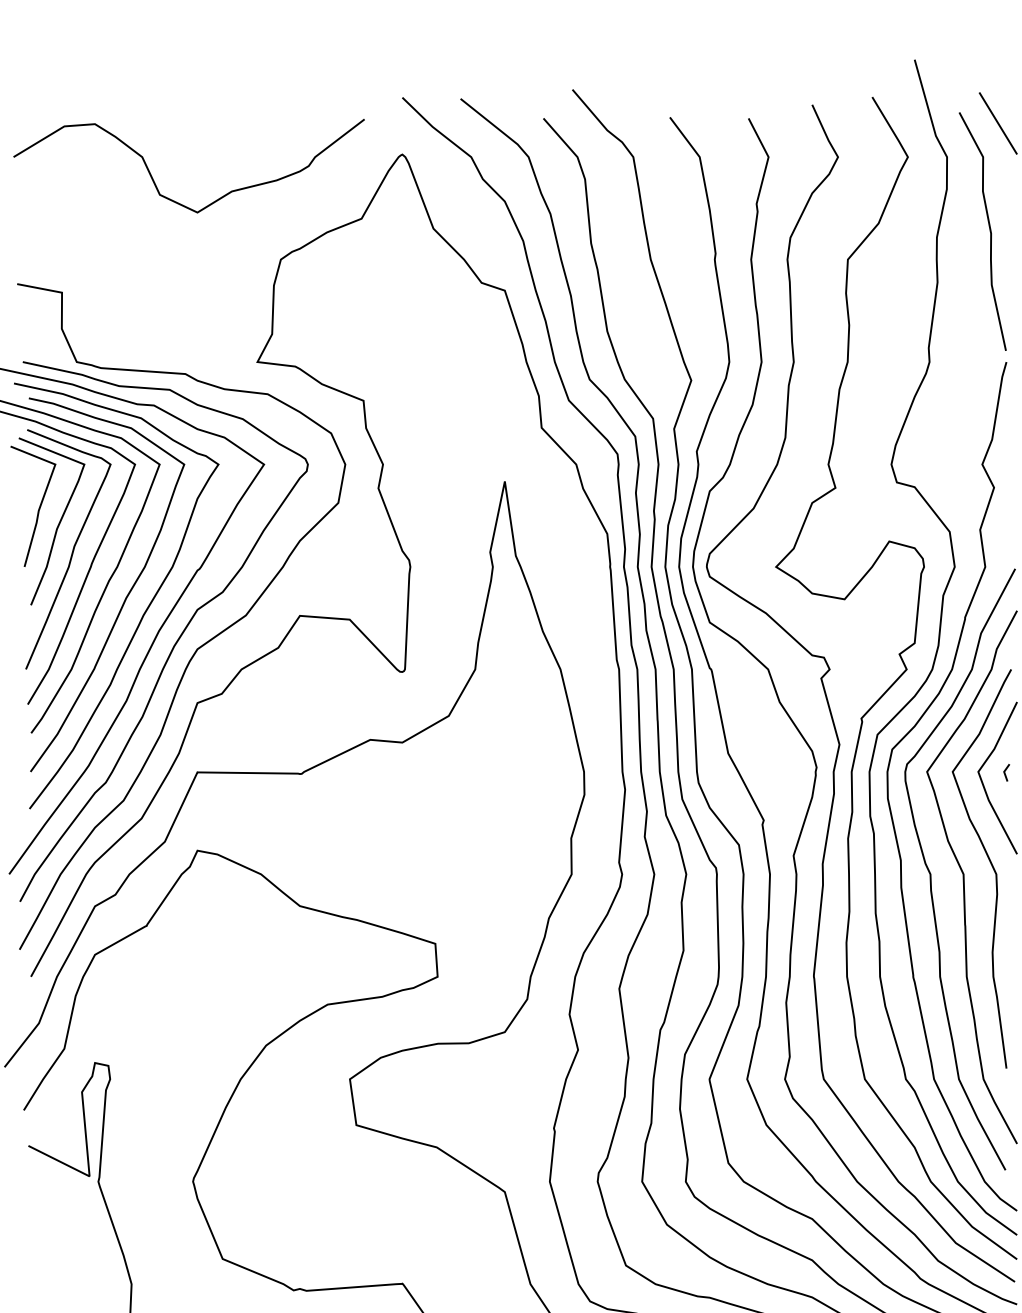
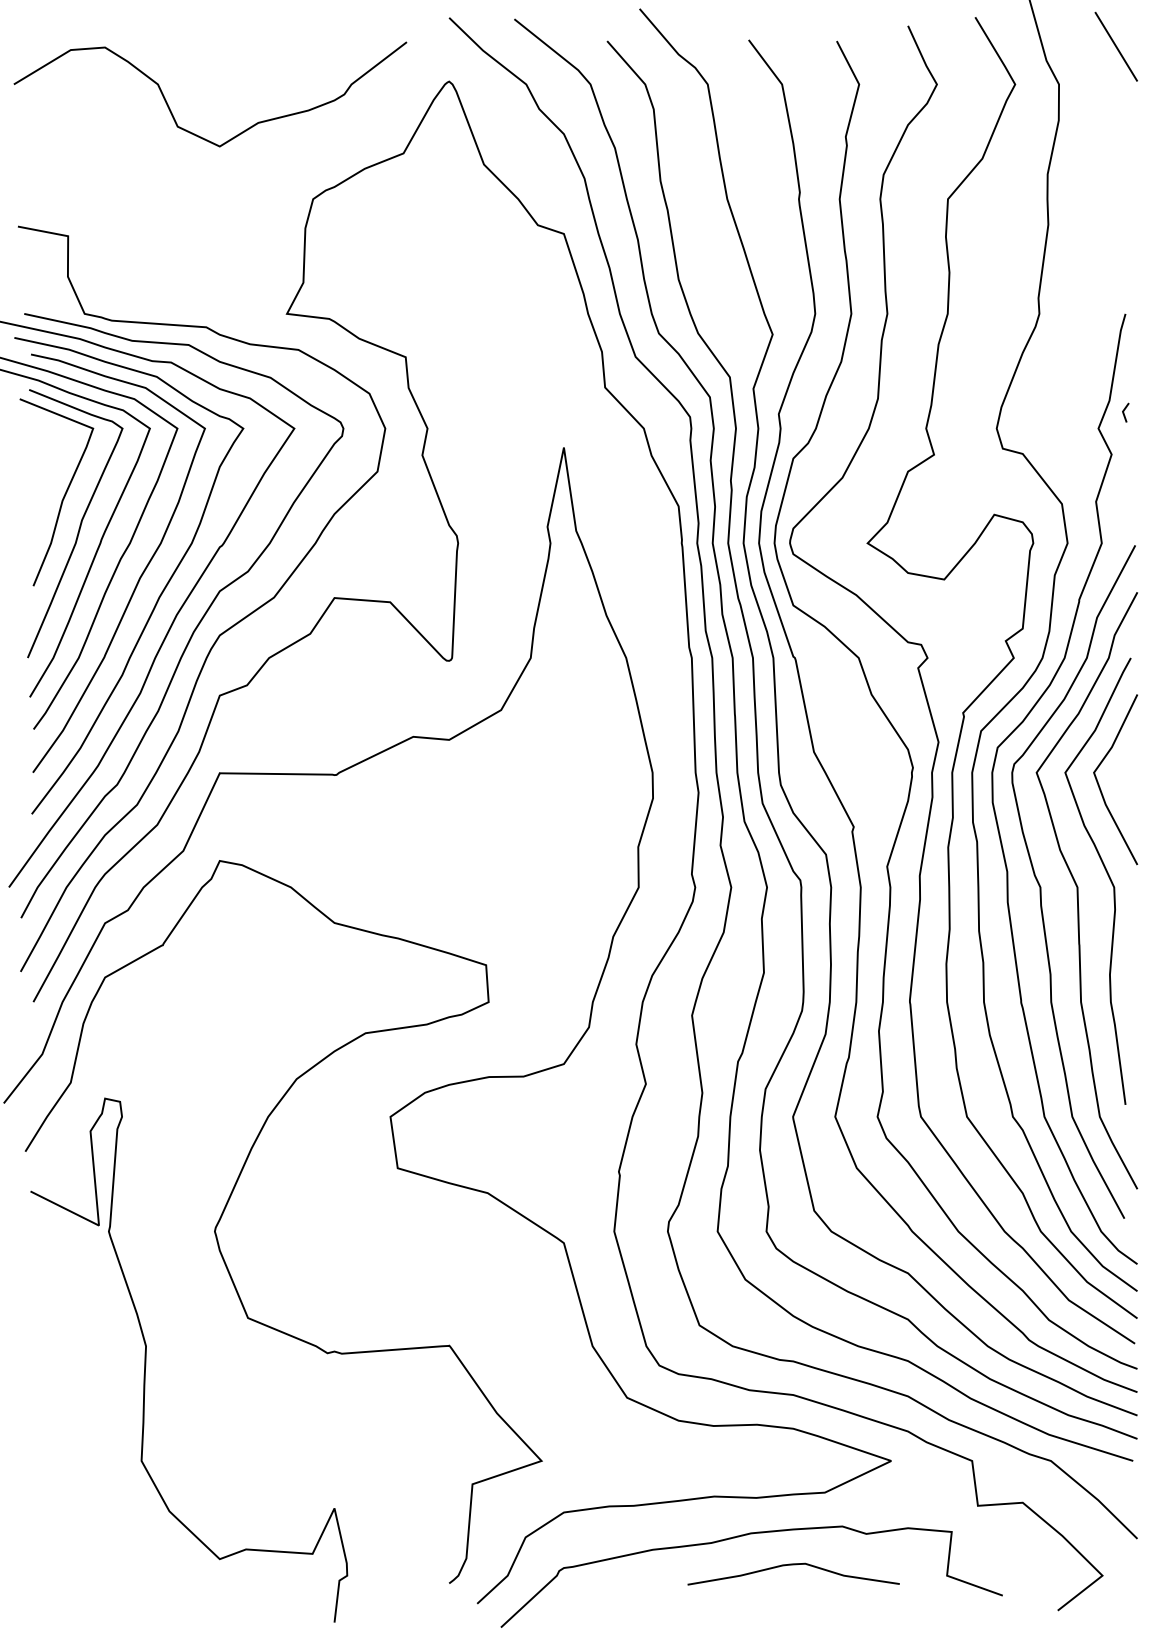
curve: (989, 230) -> (1106, 166), removed
line: (38, 509) -> (41, 478), removed
line: (1005, 772) -> (1124, 412), moved

